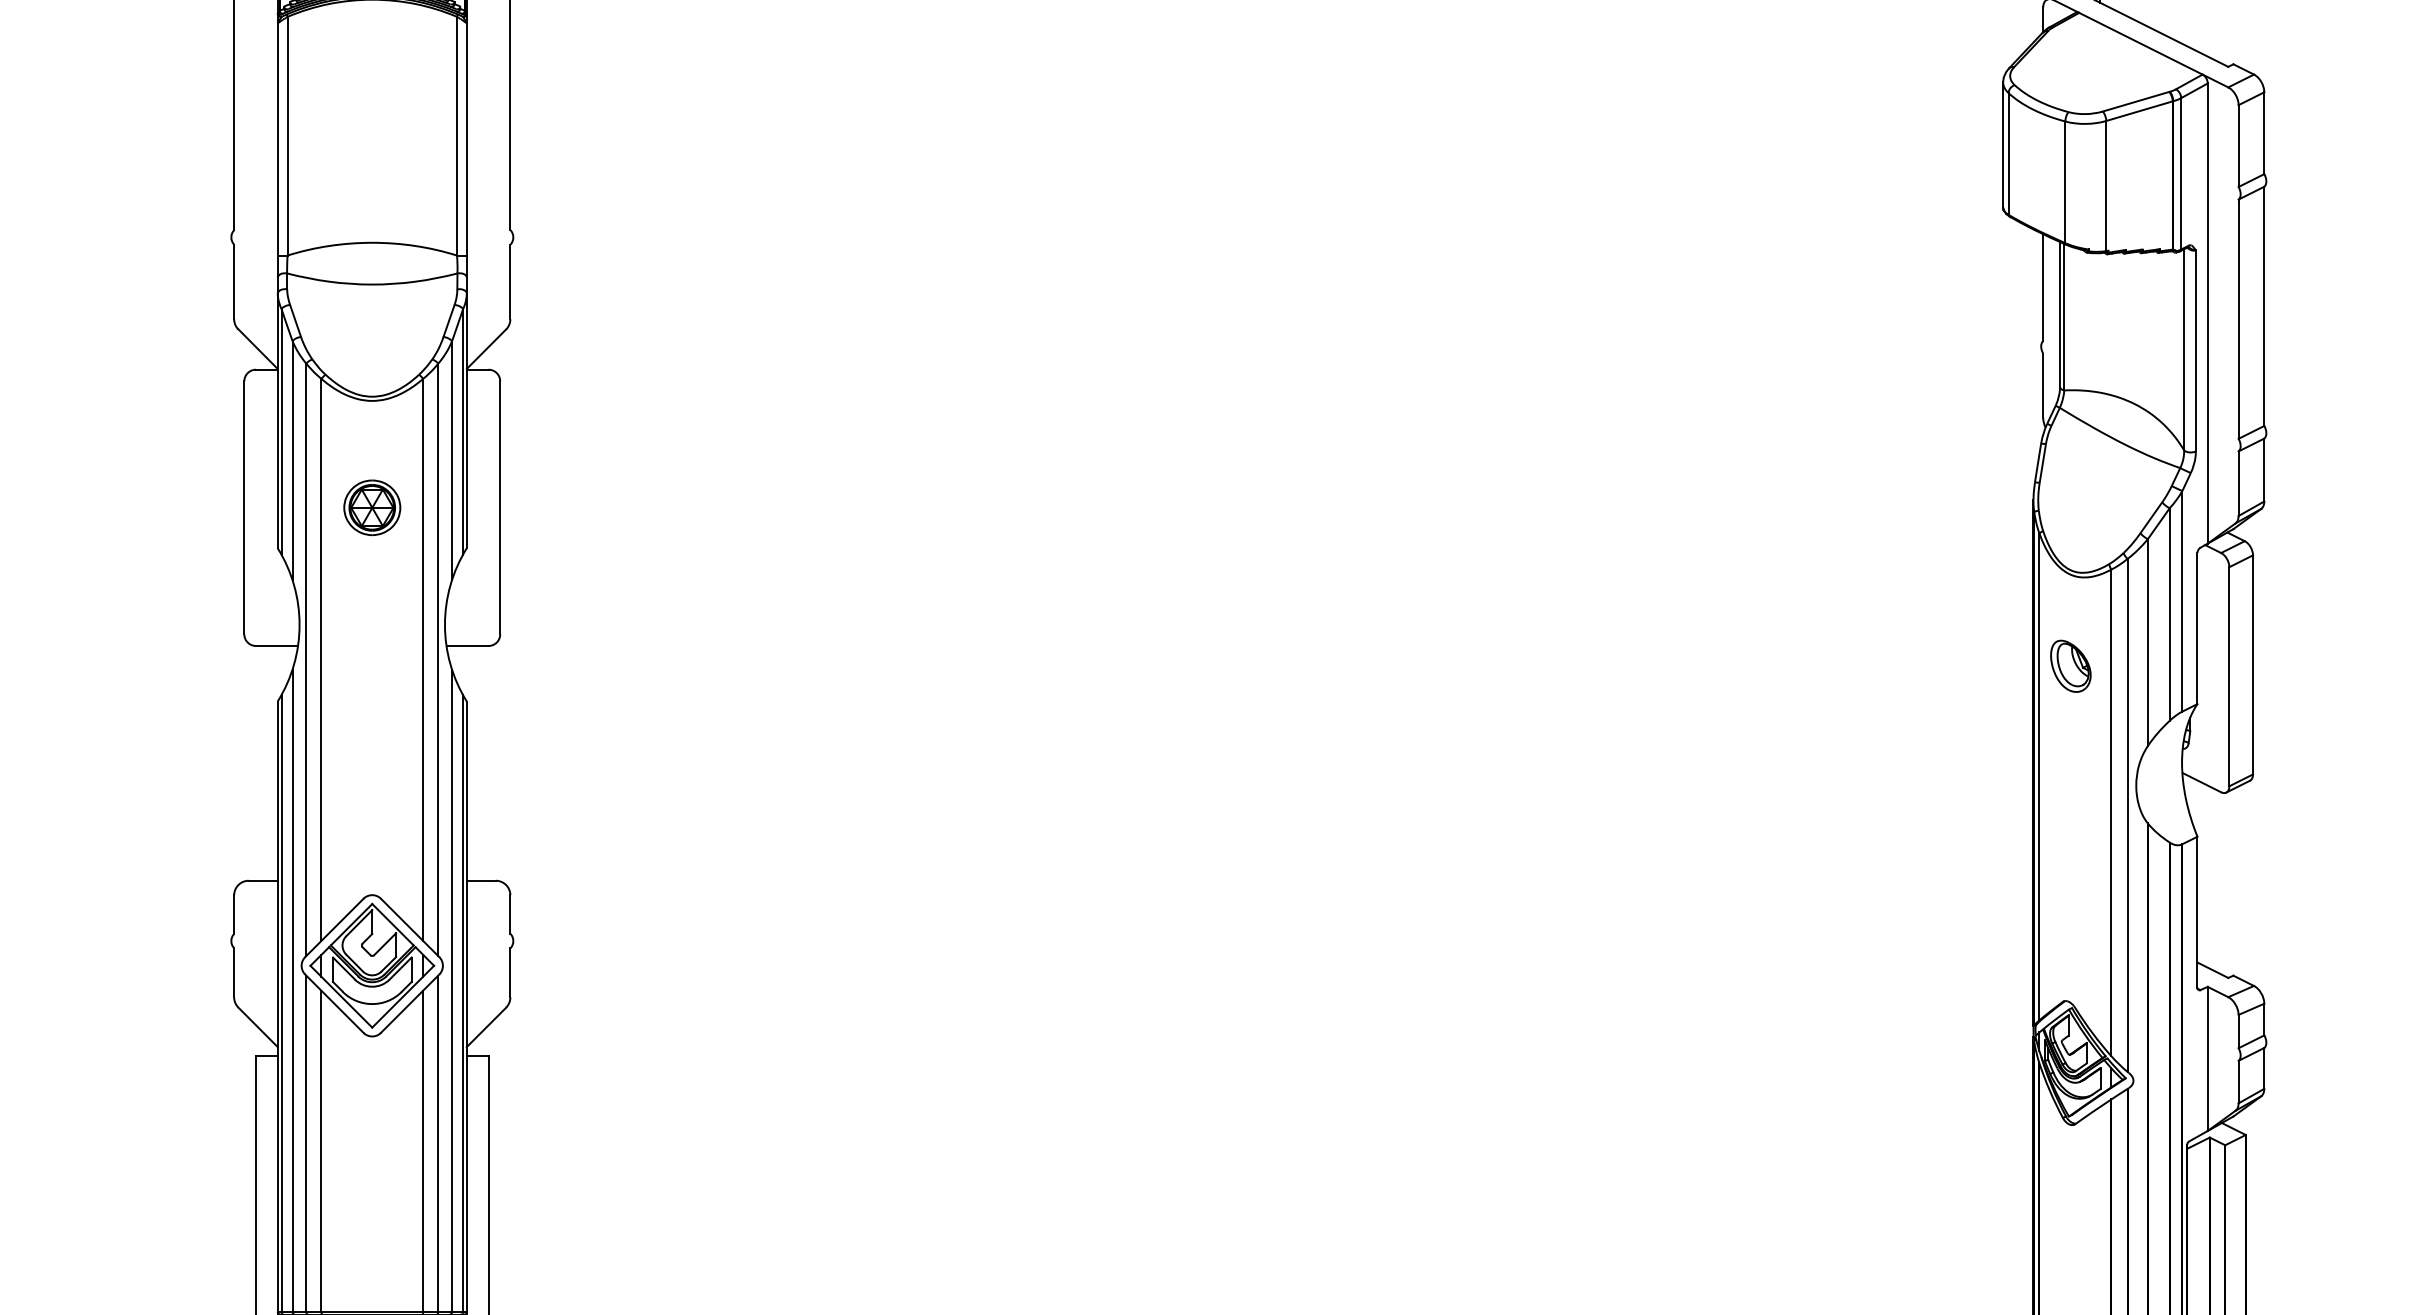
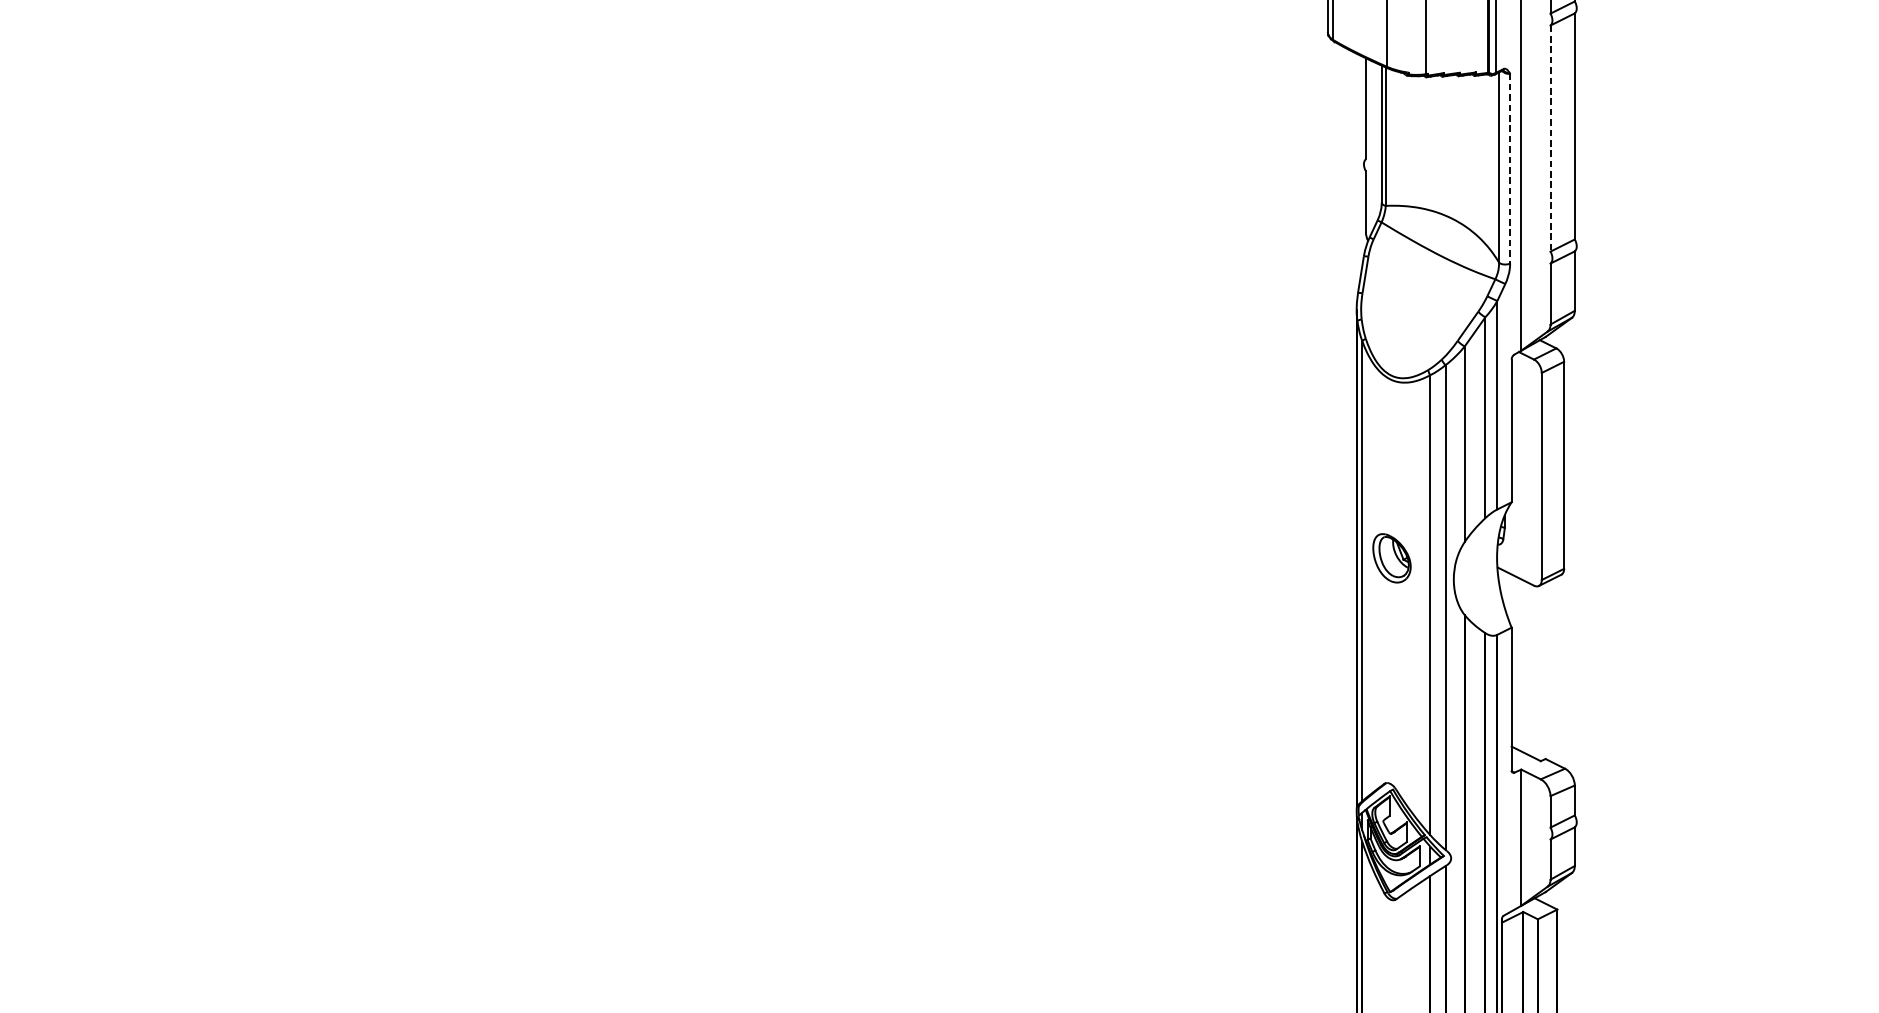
line: (2238, 319) -> (1550, 138), solid -> dashed
line: (2195, 350) -> (1509, 168), solid -> dashed
part: (2070, 665) -> (1391, 557), moved

